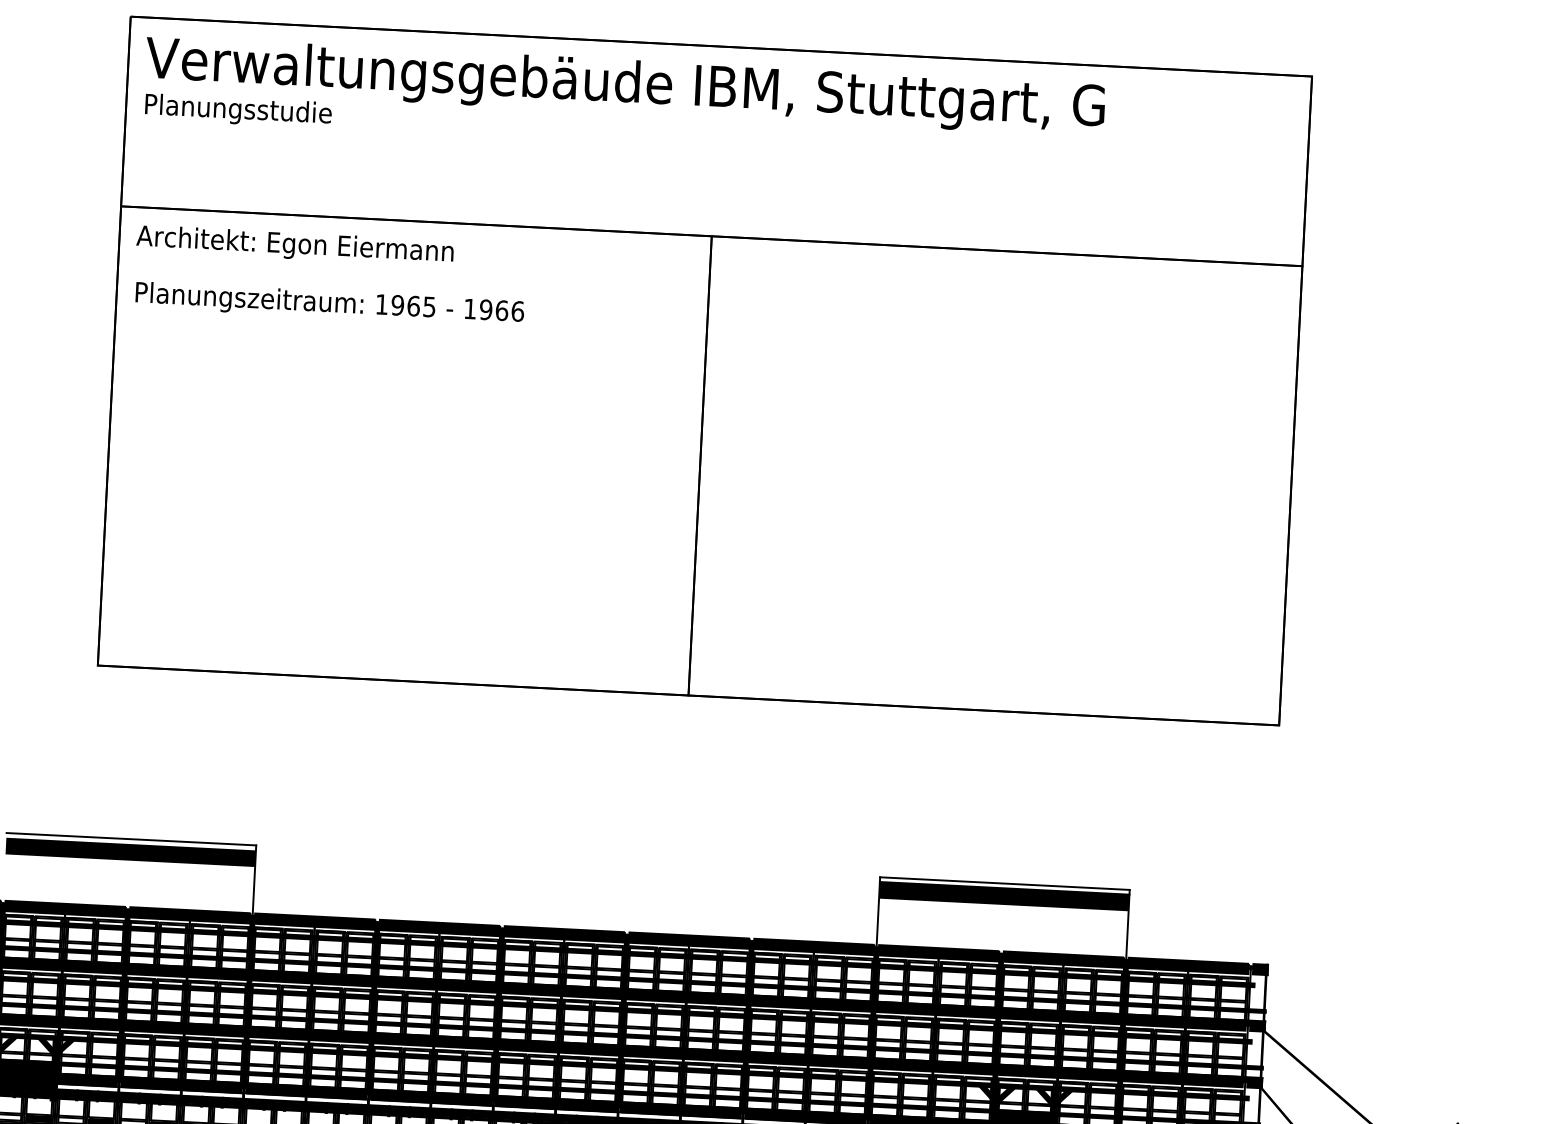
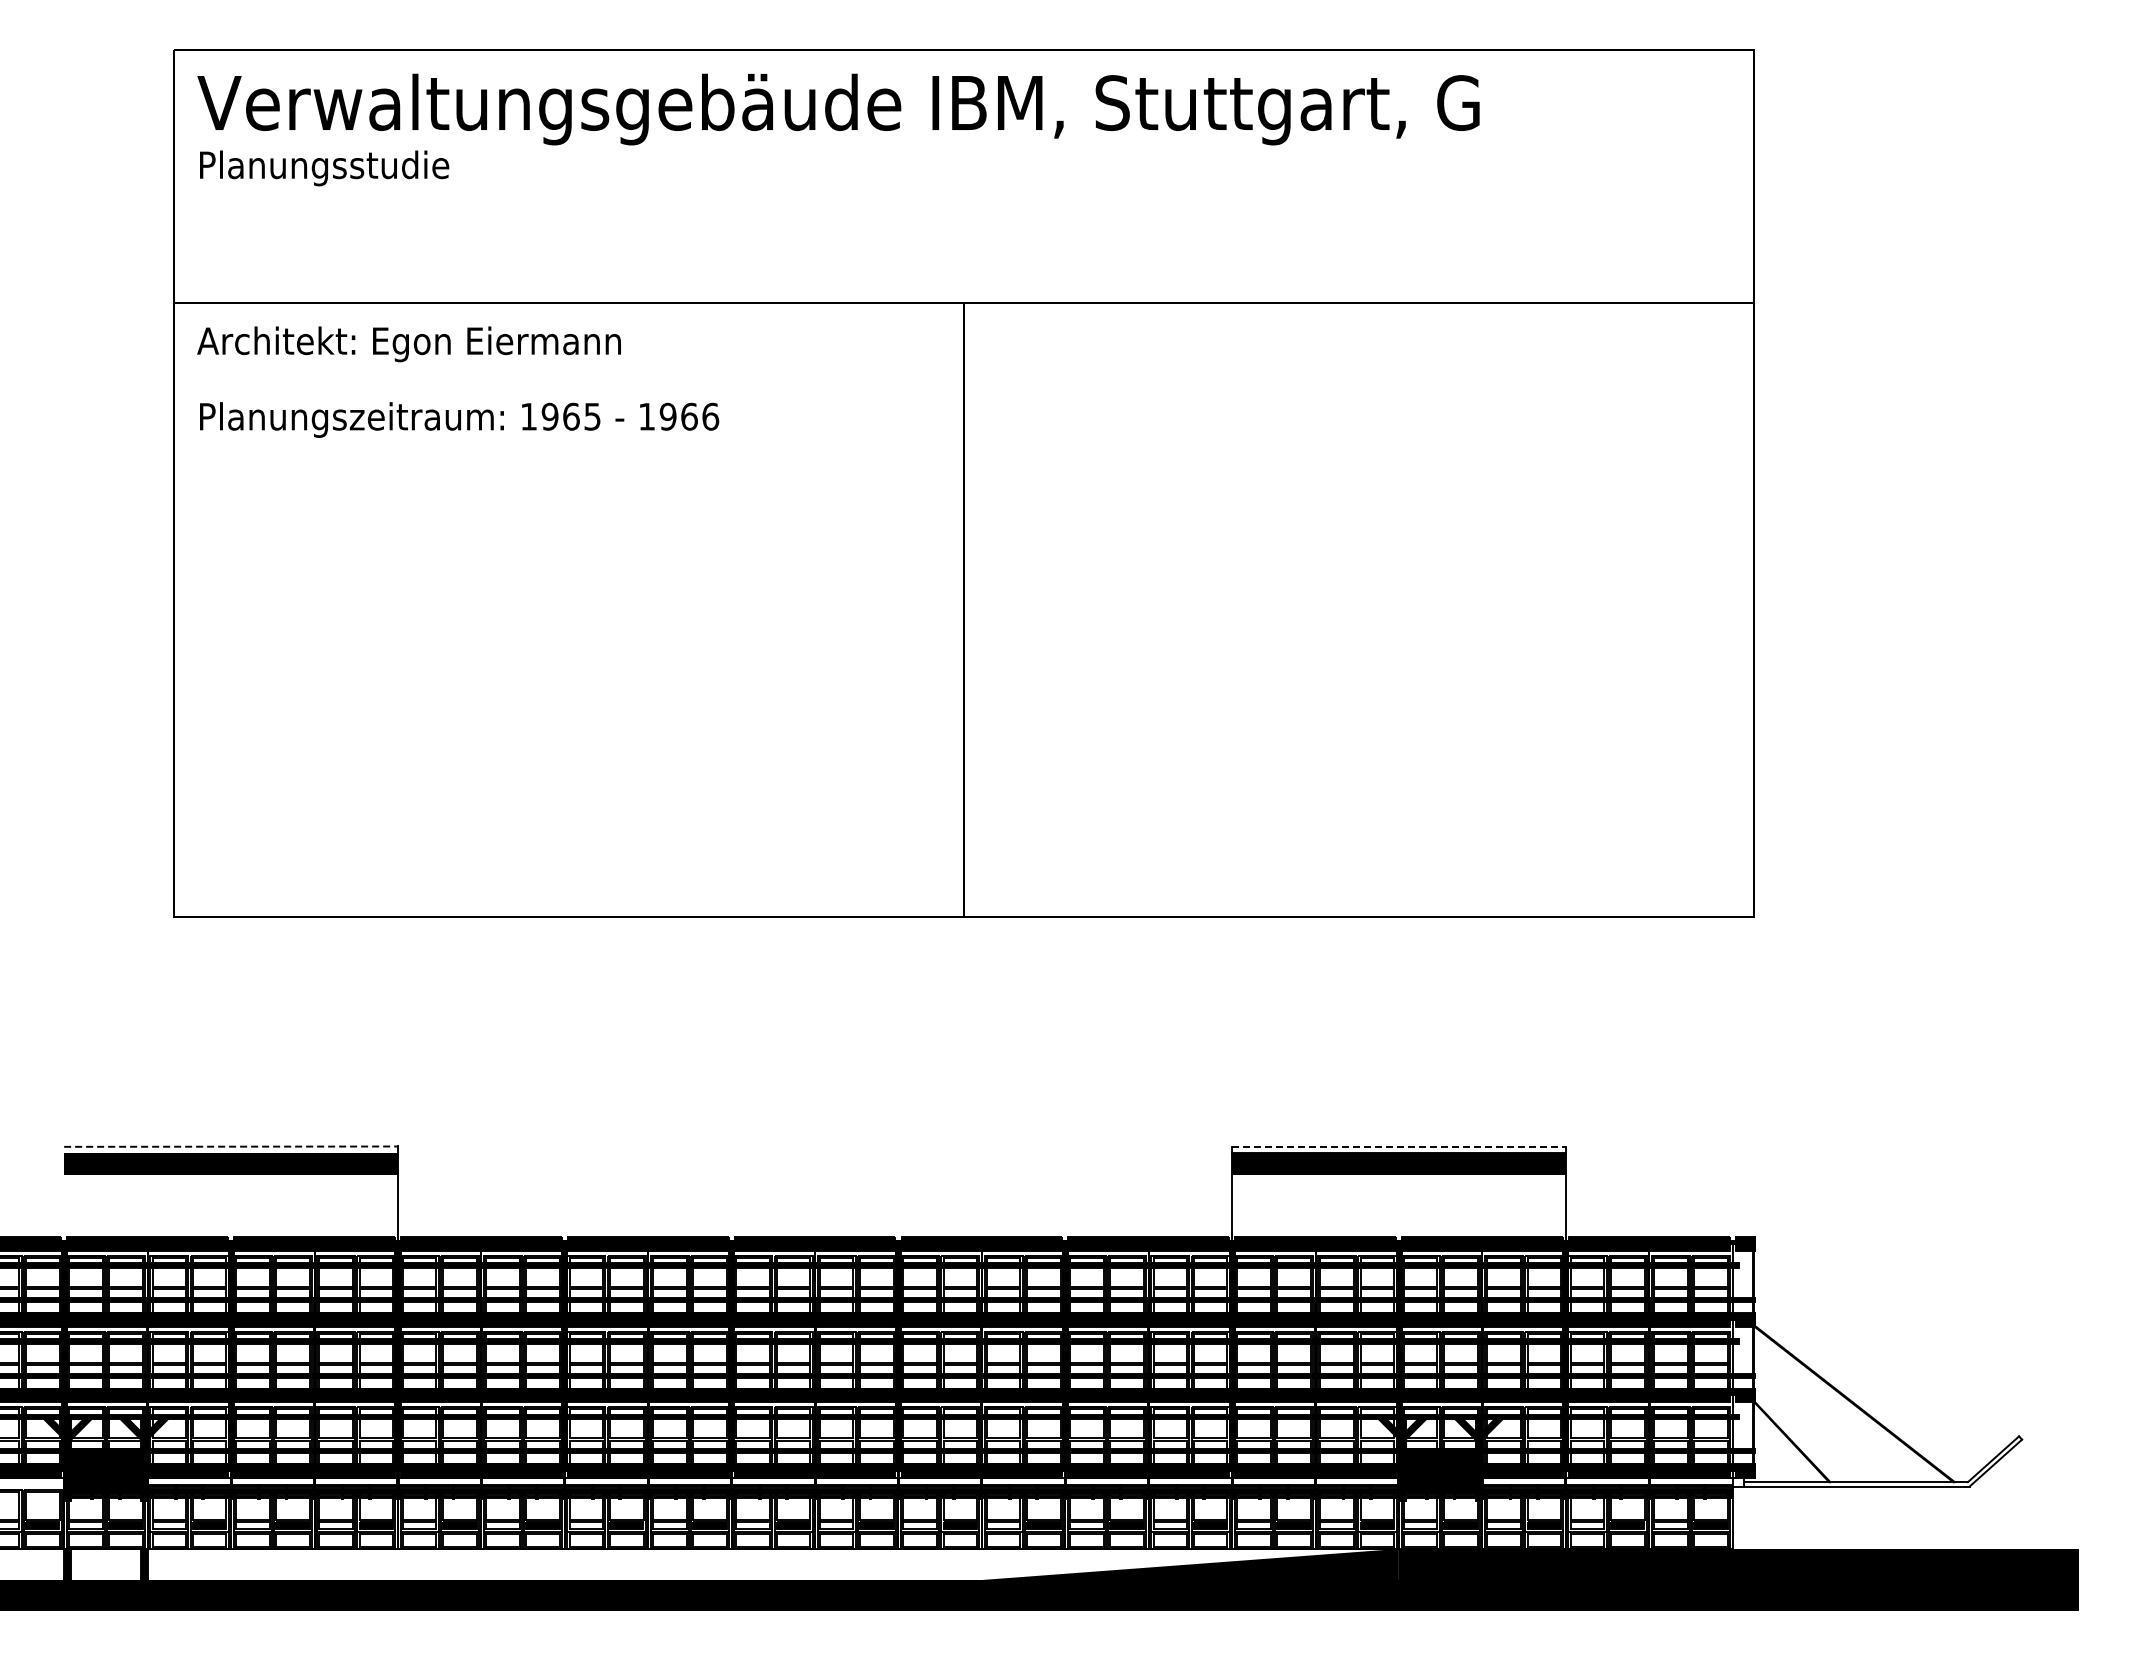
line: (131, 839) -> (230, 1146), solid -> dashed
line: (1004, 883) -> (1398, 1146), solid -> dashed

